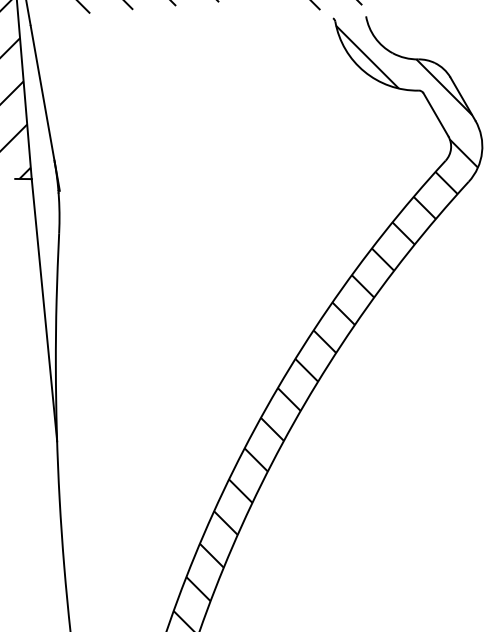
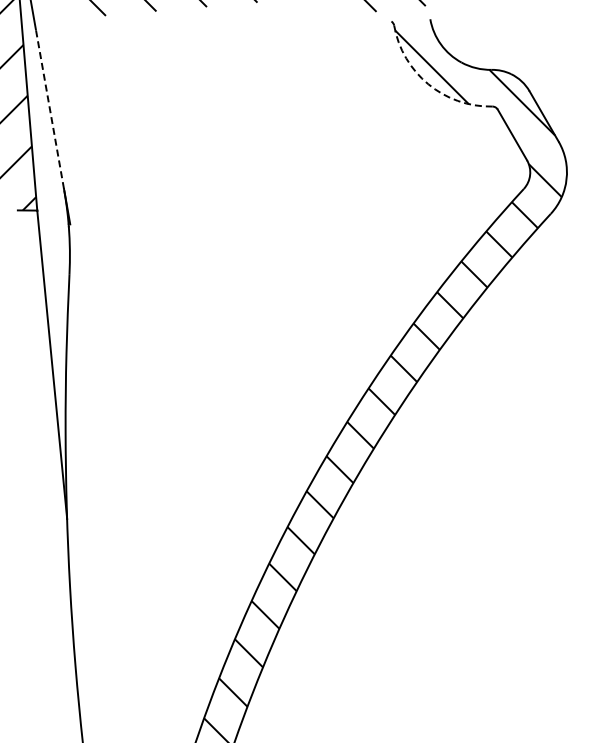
arc: (364, 71) -> (428, 84), solid -> dashed
line: (43, 93) -> (50, 110), solid -> dashed

